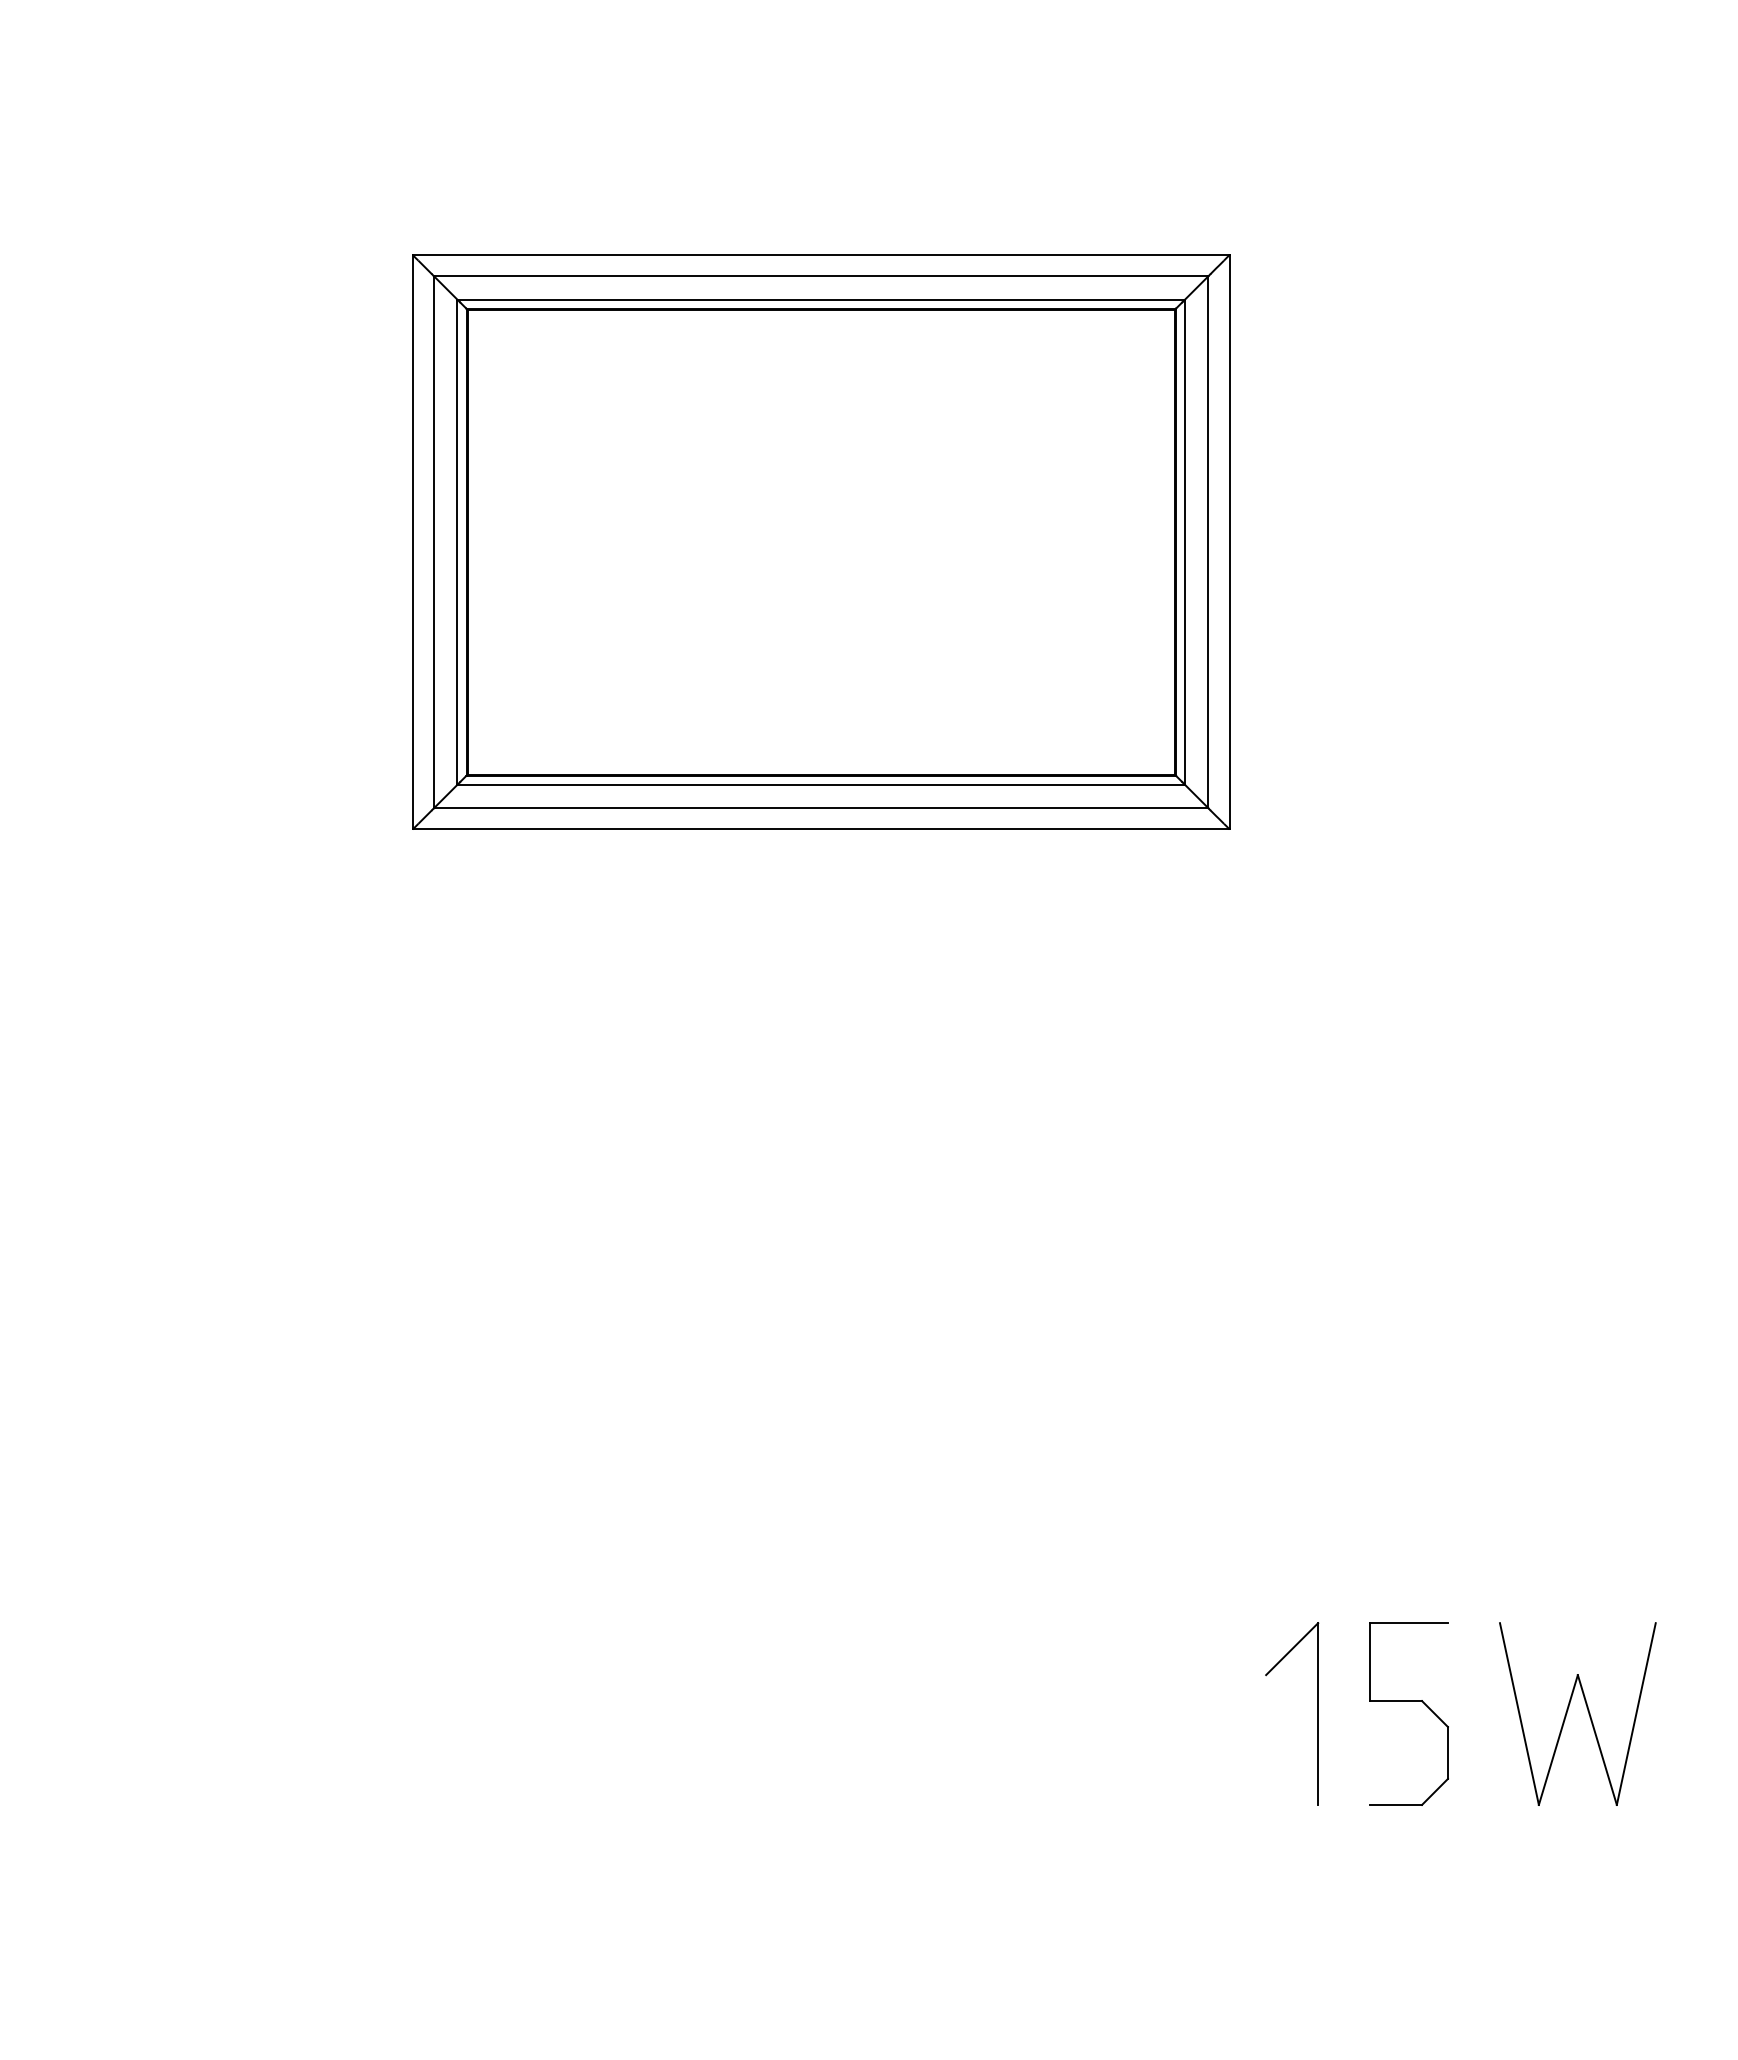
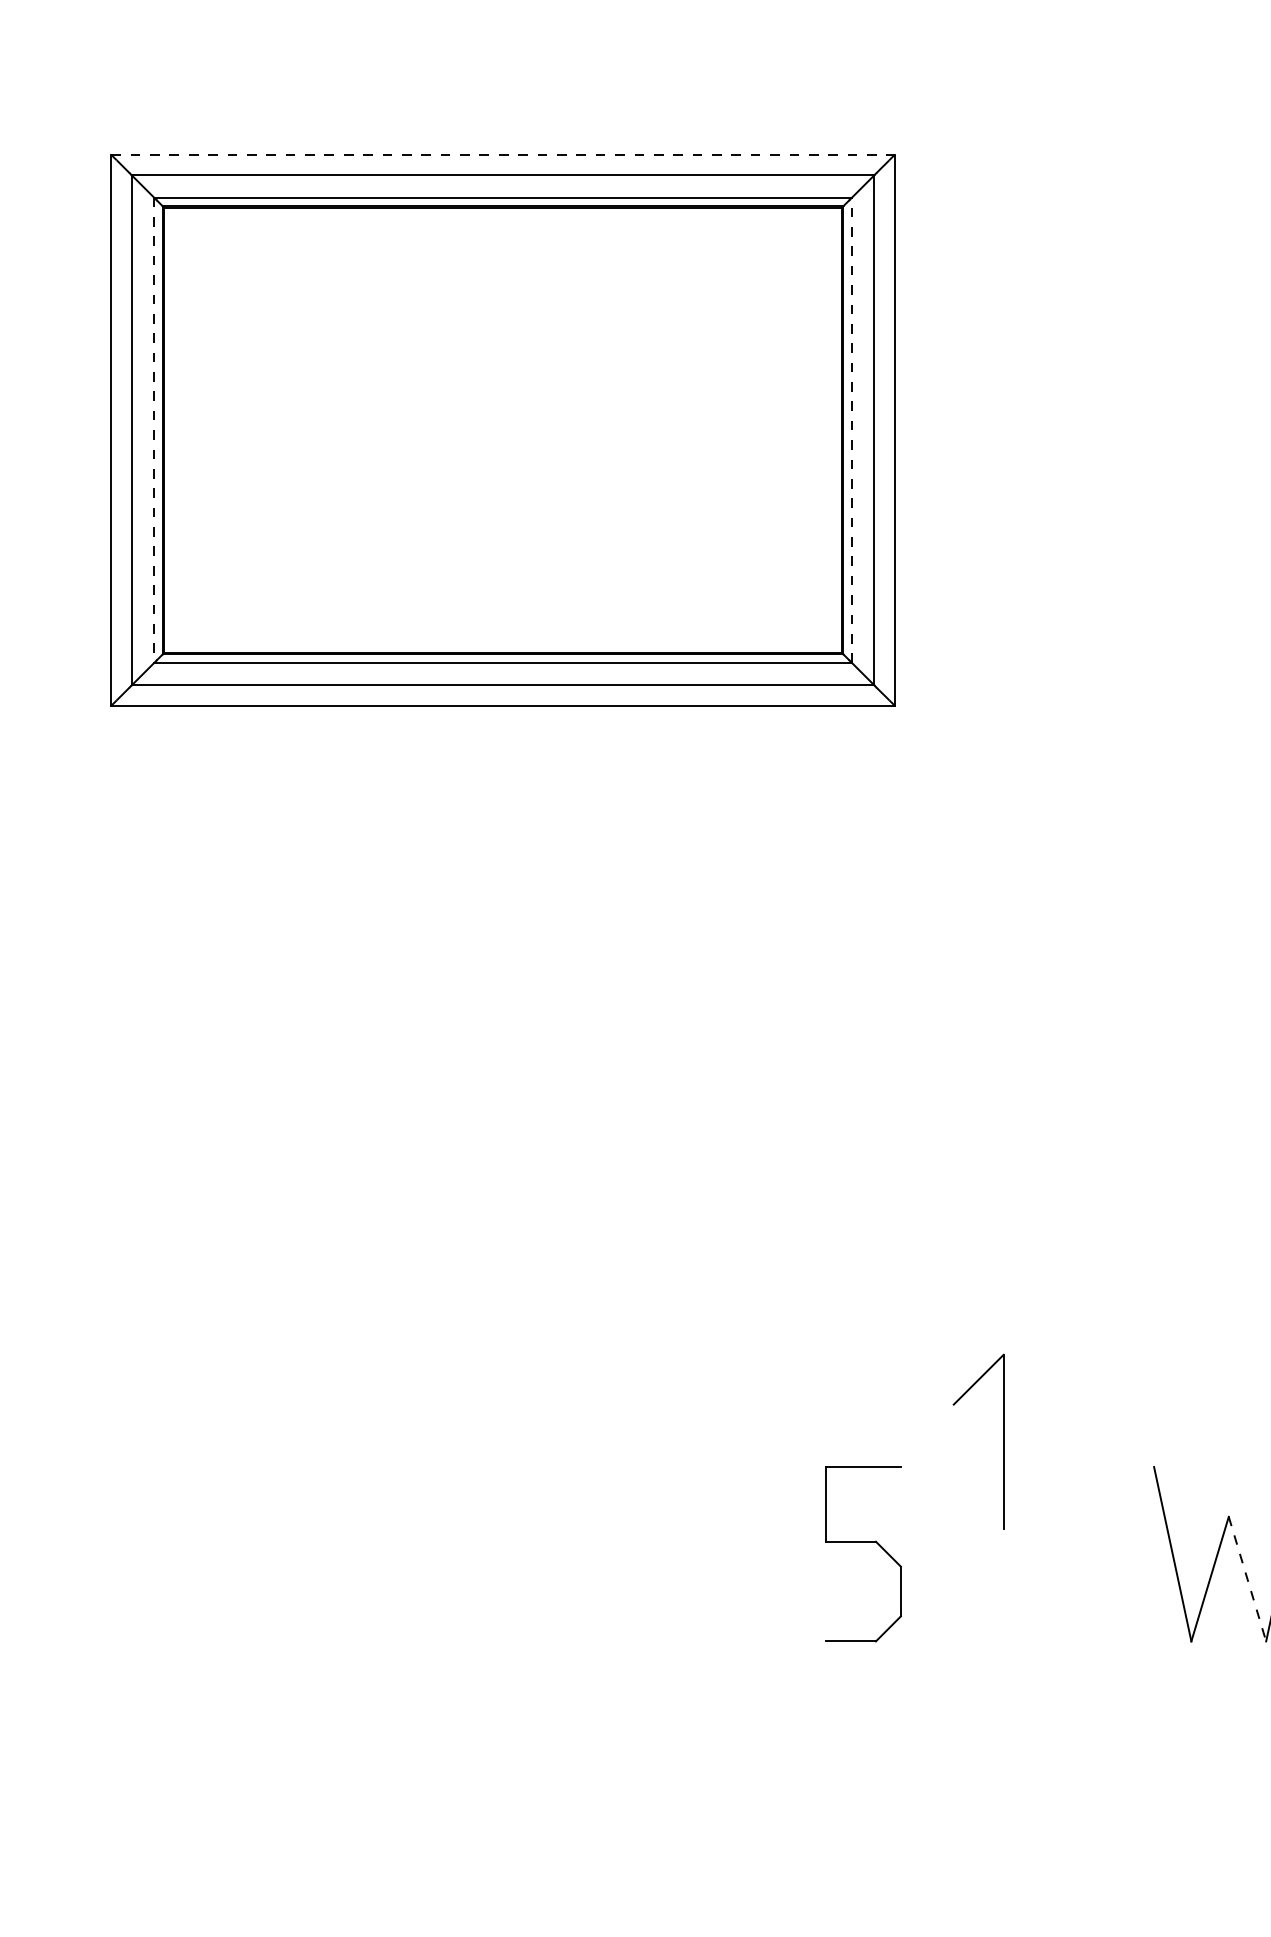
line: (821, 255) -> (503, 155), solid -> dashed
line: (457, 542) -> (154, 430), solid -> dashed
line: (1185, 542) -> (852, 430), solid -> dashed
part: (1408, 1701) -> (863, 1542), moved
part: (1317, 1713) -> (1003, 1441), moved
line: (1597, 1740) -> (1247, 1579), solid -> dashed

